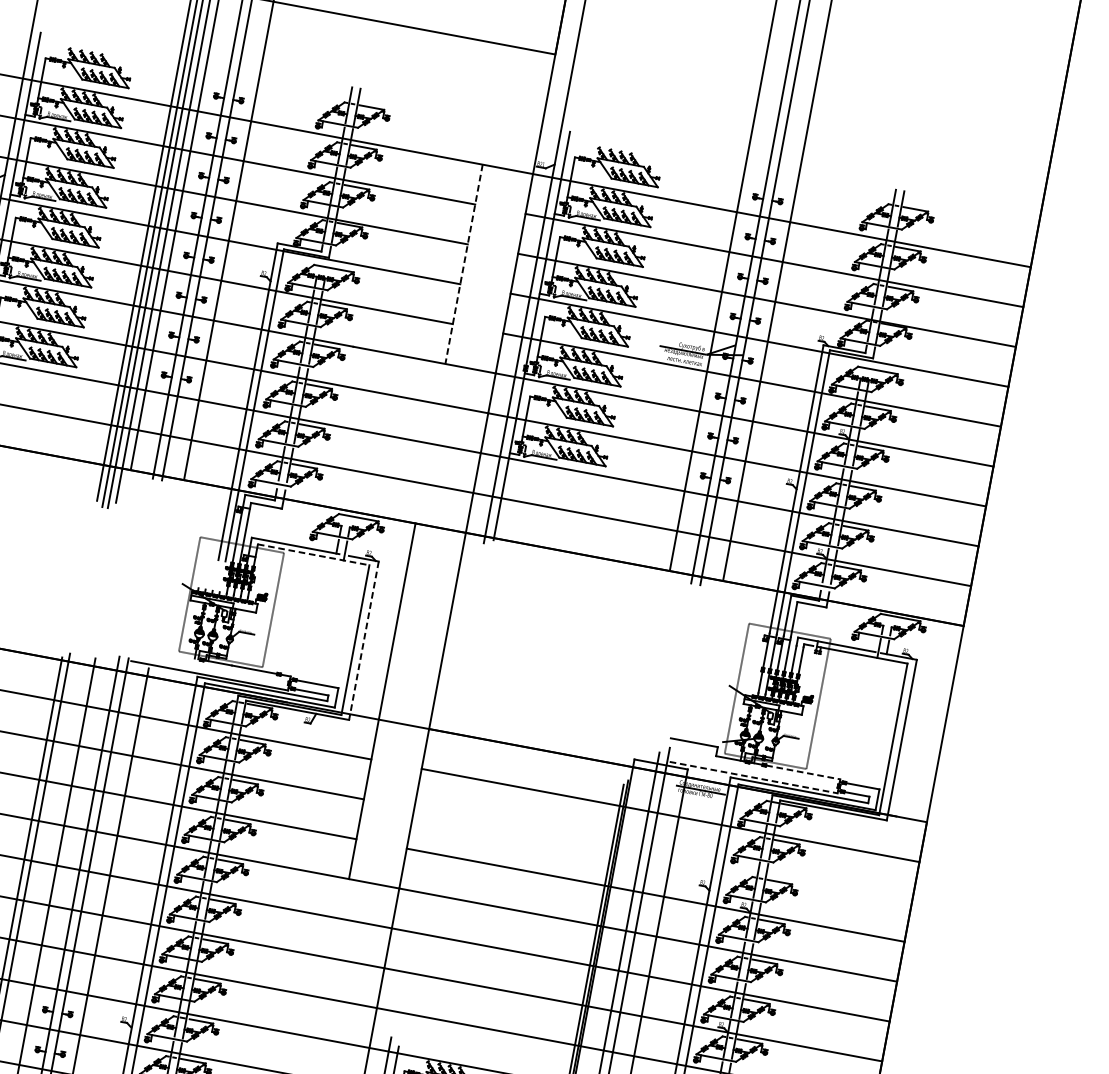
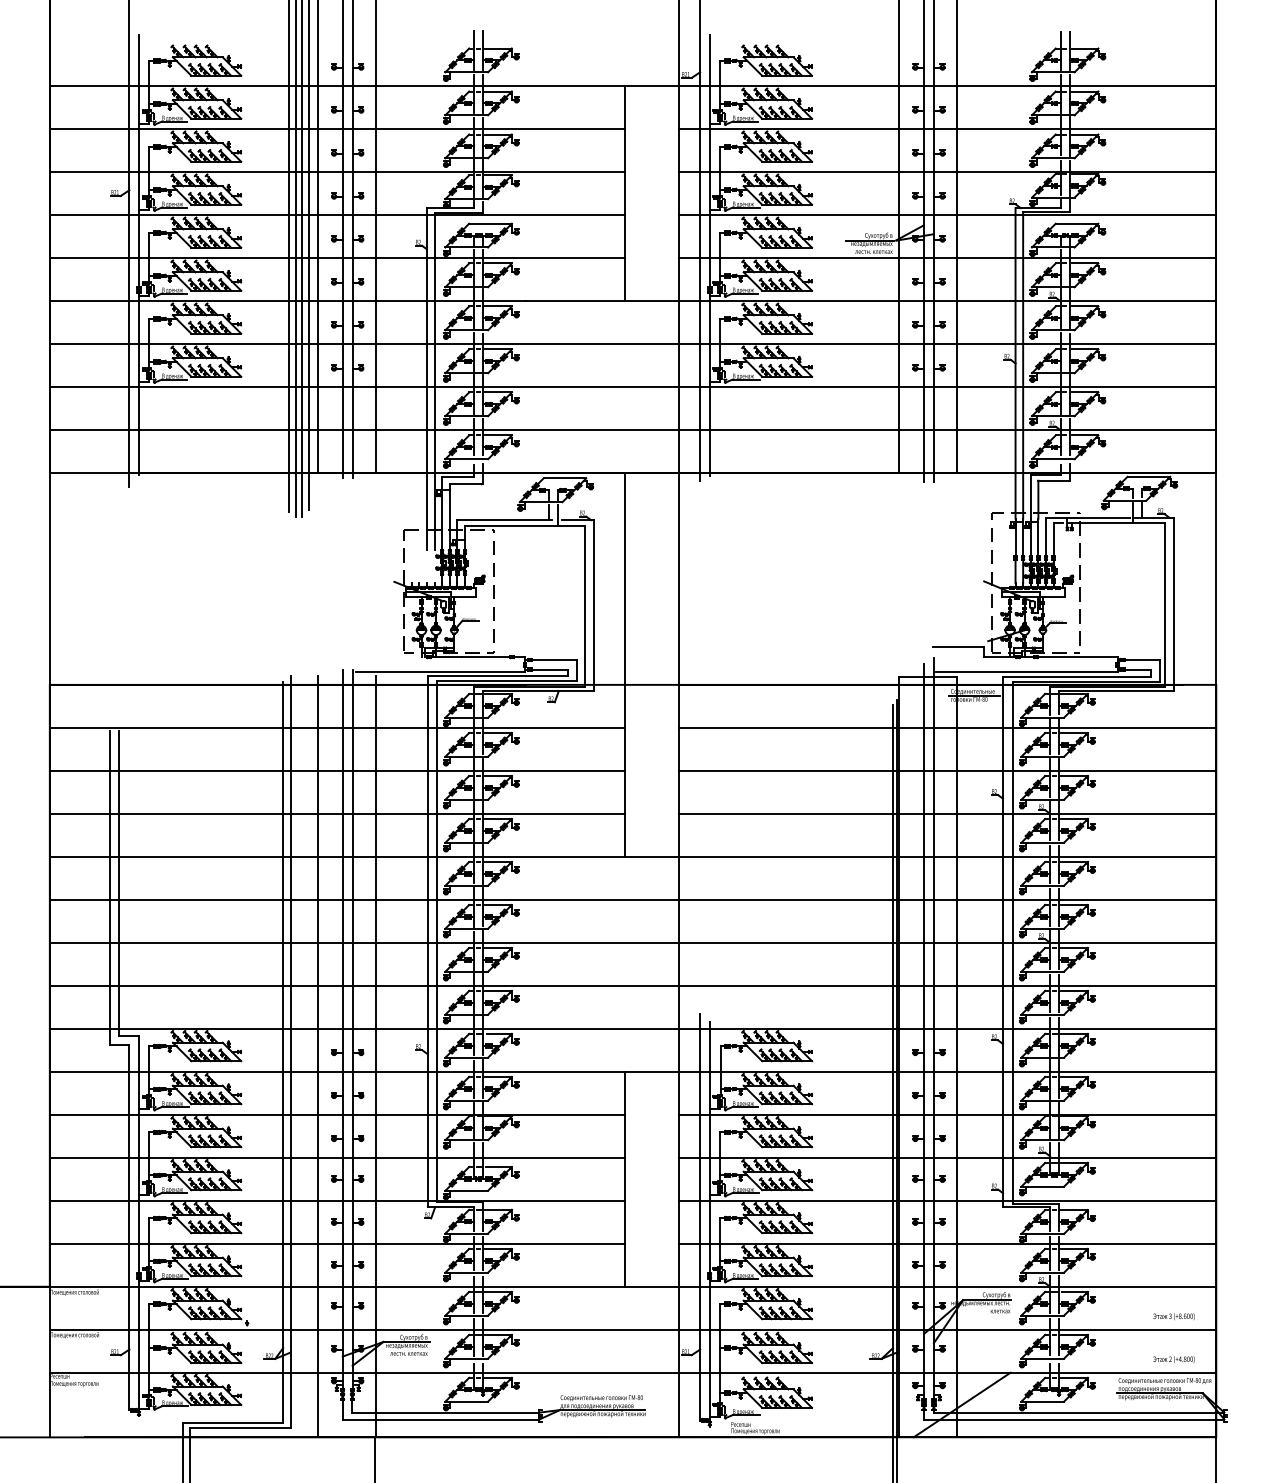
line: (464, 264) -> (625, 194), dashed -> solid
line: (314, 554) -> (525, 525), dashed -> solid
line: (364, 641) -> (594, 606), dashed -> solid
line: (803, 772) -> (1077, 657), dashed -> solid
line: (754, 777) -> (1027, 672), dashed -> solid
line: (662, 854) -> (947, 770), added

